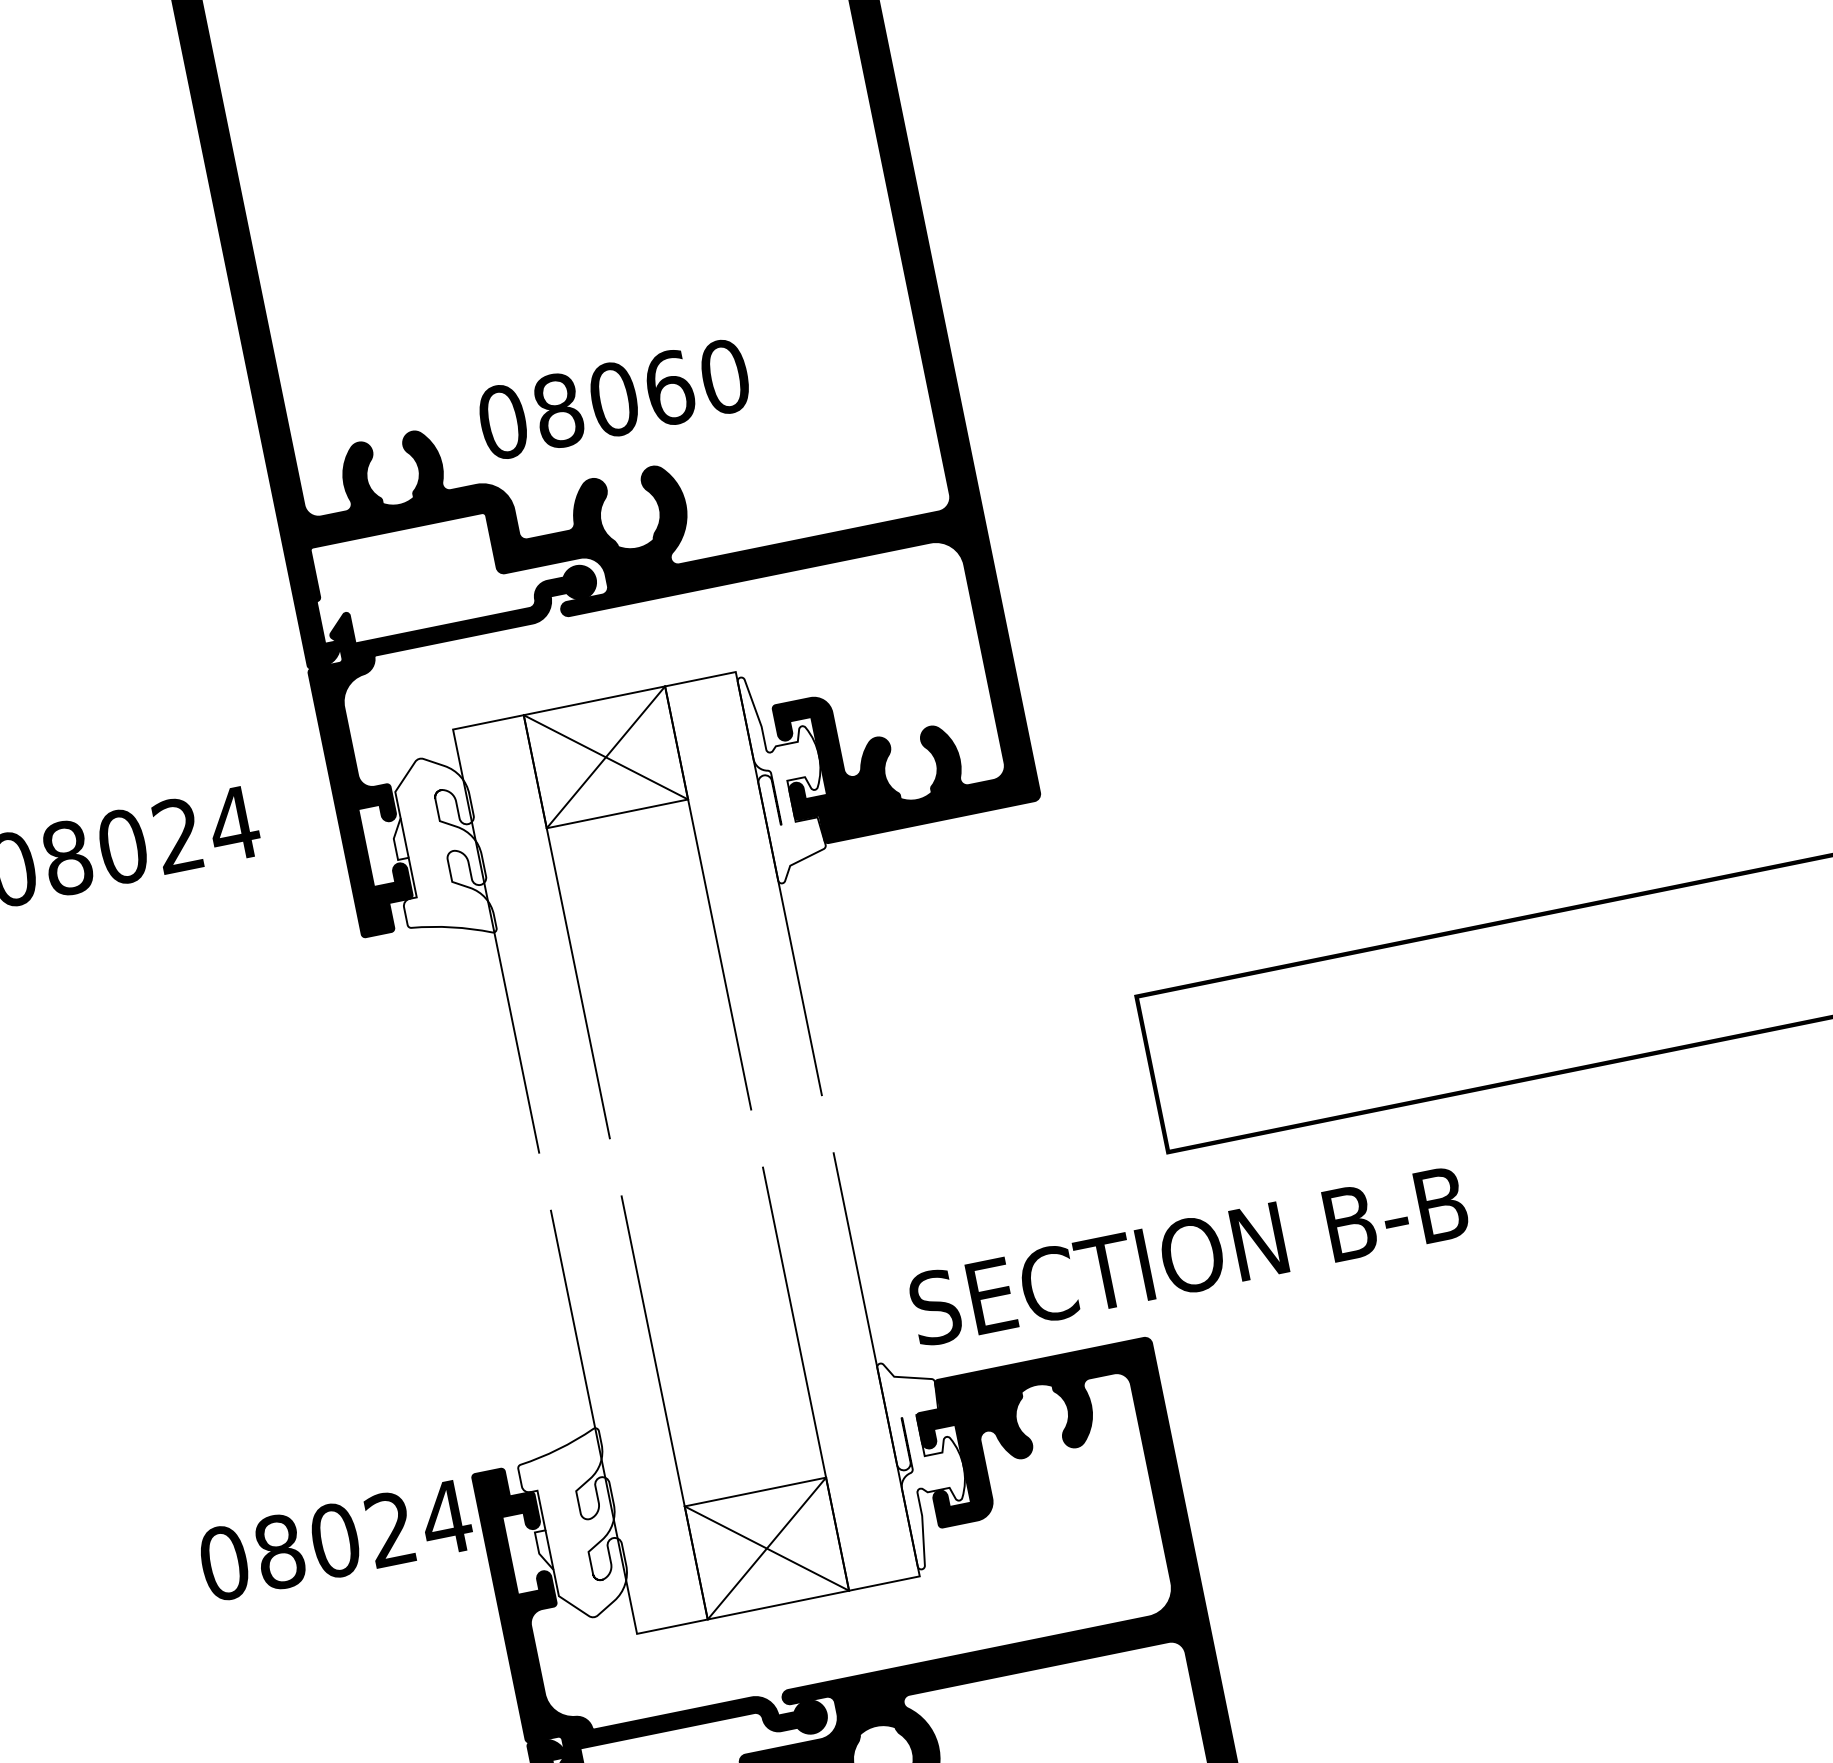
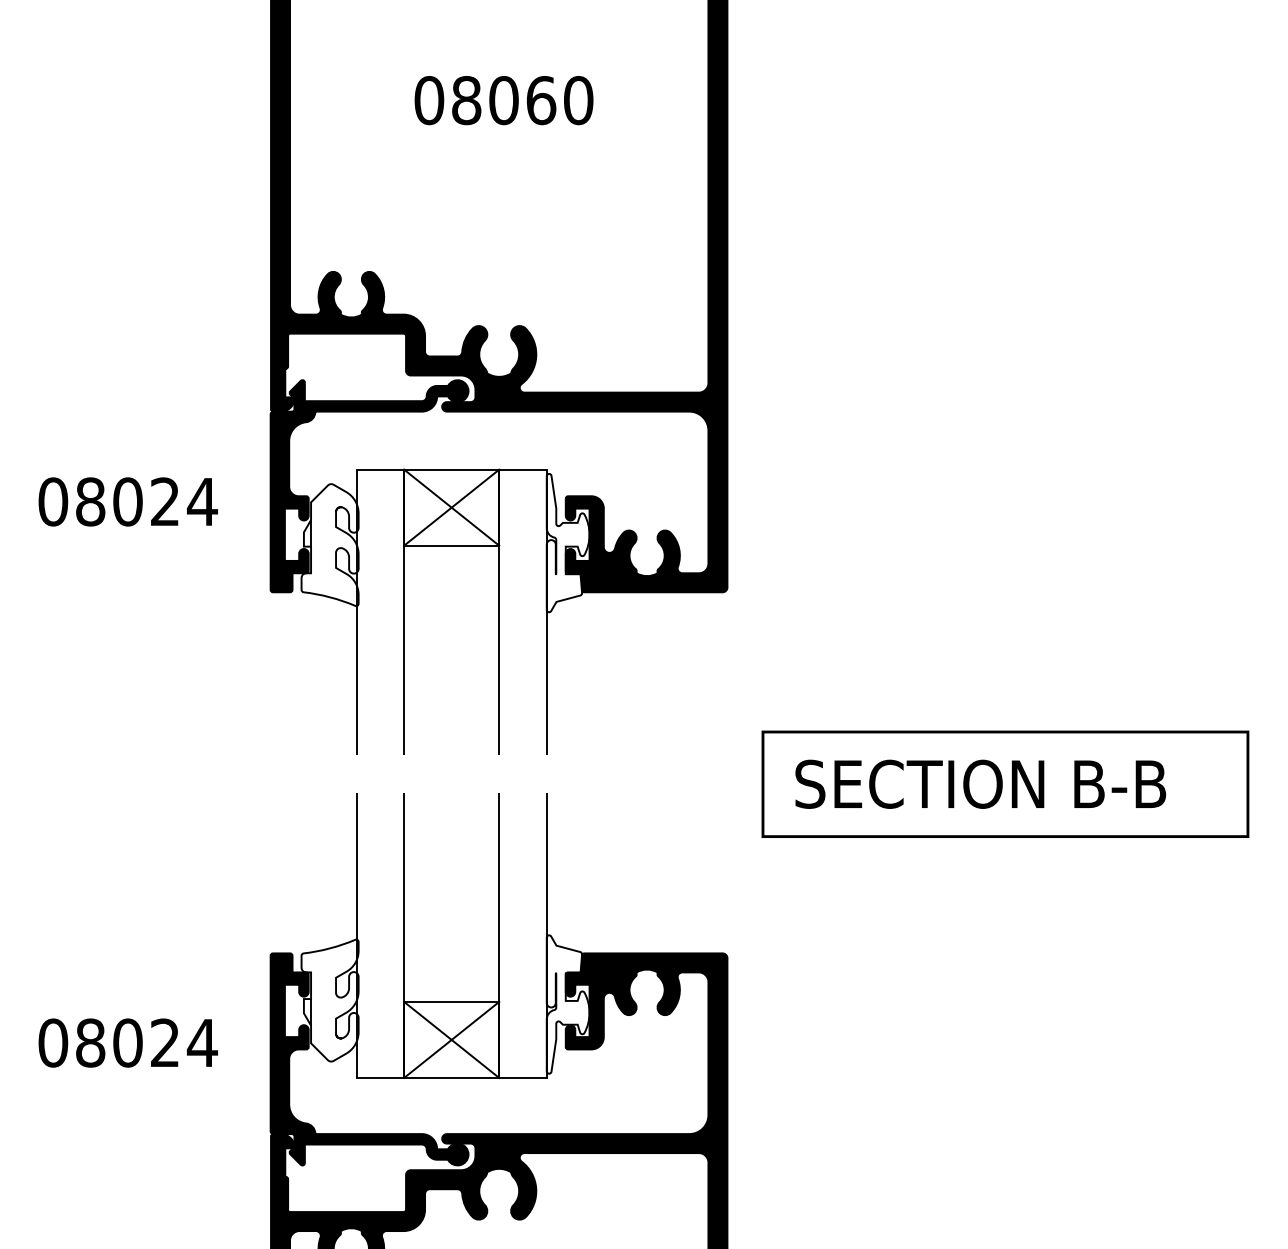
text: (613, 399) -> (503, 100), moved
text: (1188, 1254) -> (980, 783), moved
text: (334, 1539) -> (127, 1042), moved

